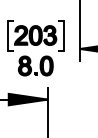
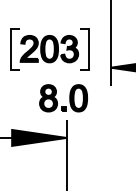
part: (35, 65) -> (63, 97), moved

